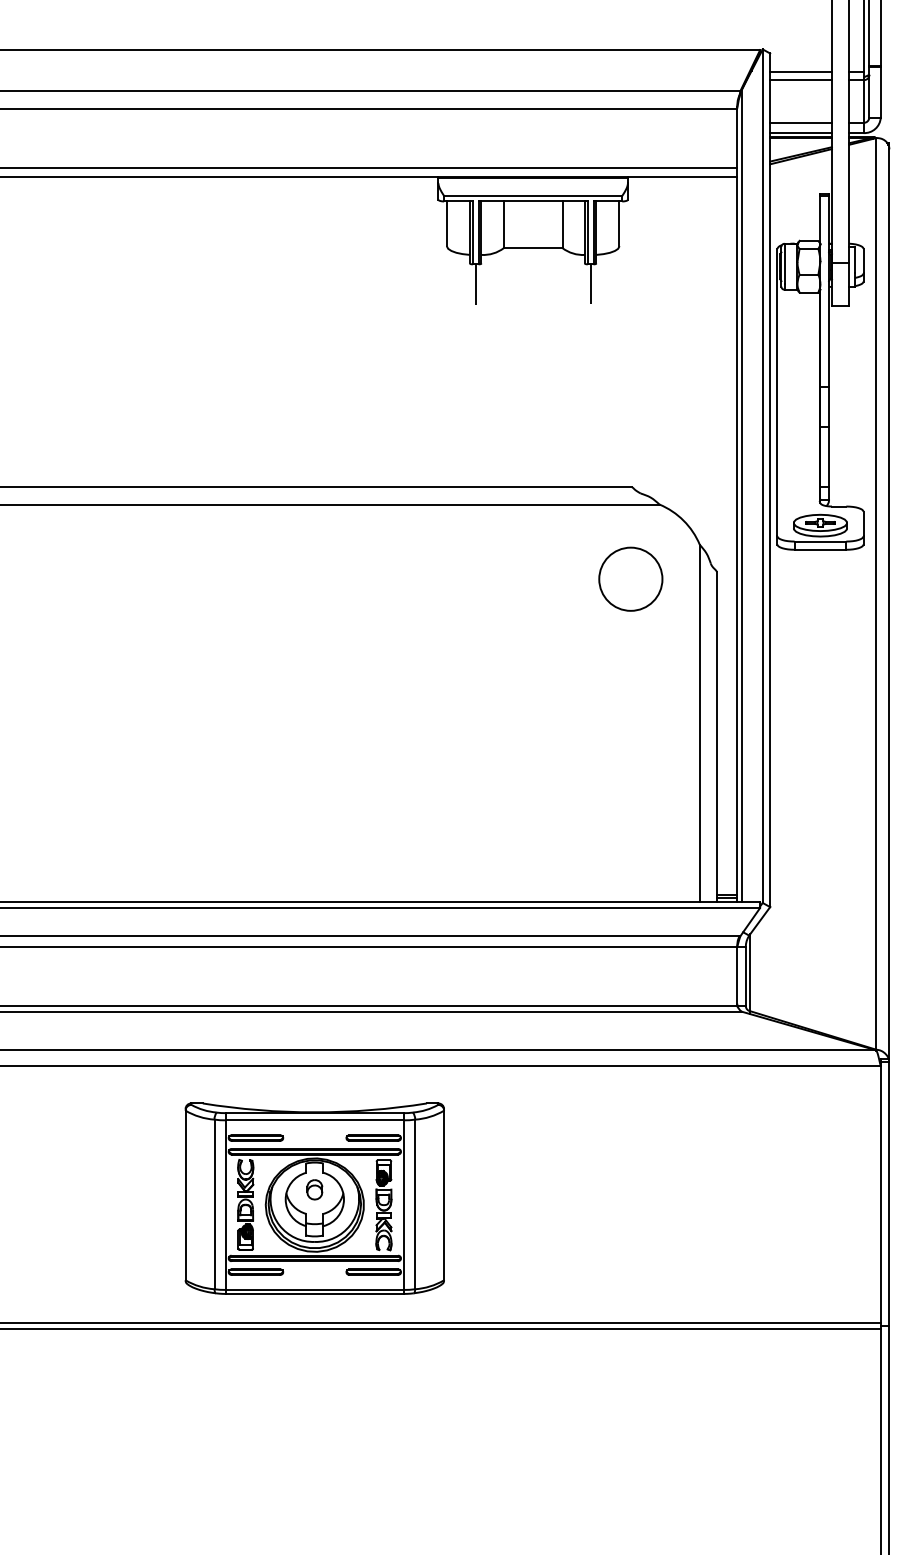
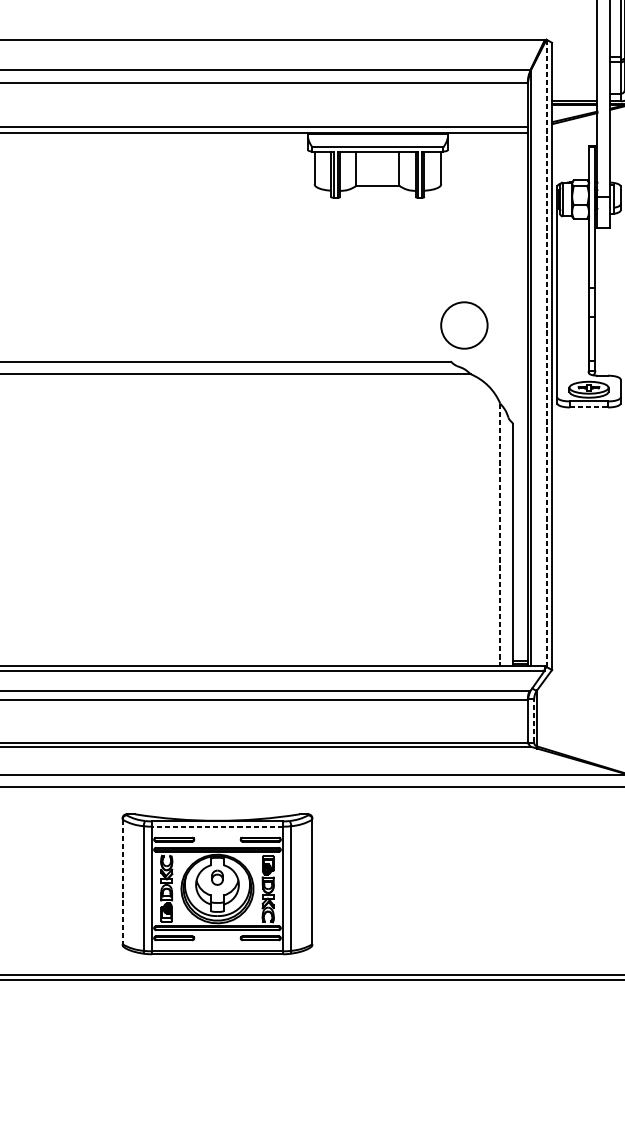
line: (800, 72) -> (574, 56), removed
line: (800, 80) -> (574, 62), removed
line: (800, 122) -> (574, 93), removed
line: (475, 284) -> (335, 212), removed
line: (590, 284) -> (420, 212), removed
line: (762, 476) -> (546, 353), solid -> dashed
line: (820, 549) -> (589, 407), solid -> dashed
circle: (630, 578) -> (464, 324), moved
line: (699, 723) -> (500, 535), solid -> dashed
line: (745, 975) -> (533, 720), solid -> dashed
line: (314, 1120) -> (217, 826), solid -> dashed
line: (185, 1195) -> (122, 881), solid -> dashed

